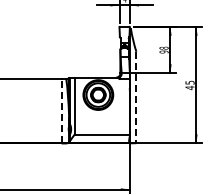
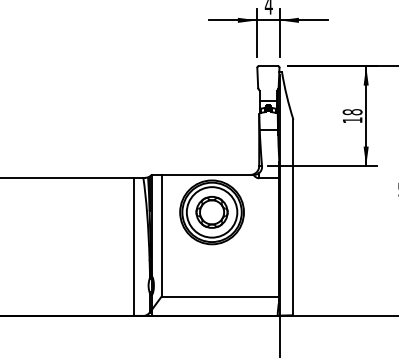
text: (163, 51) -> (351, 119), 98 -> 18
line: (136, 97) -> (293, 217), dashed -> solid
line: (61, 110) -> (133, 245), dashed -> solid

